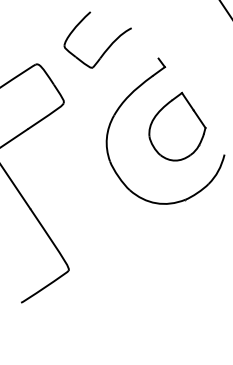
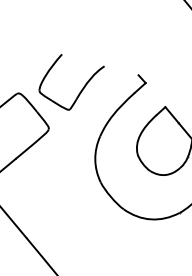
part: (106, 48) -> (81, 89), moved

